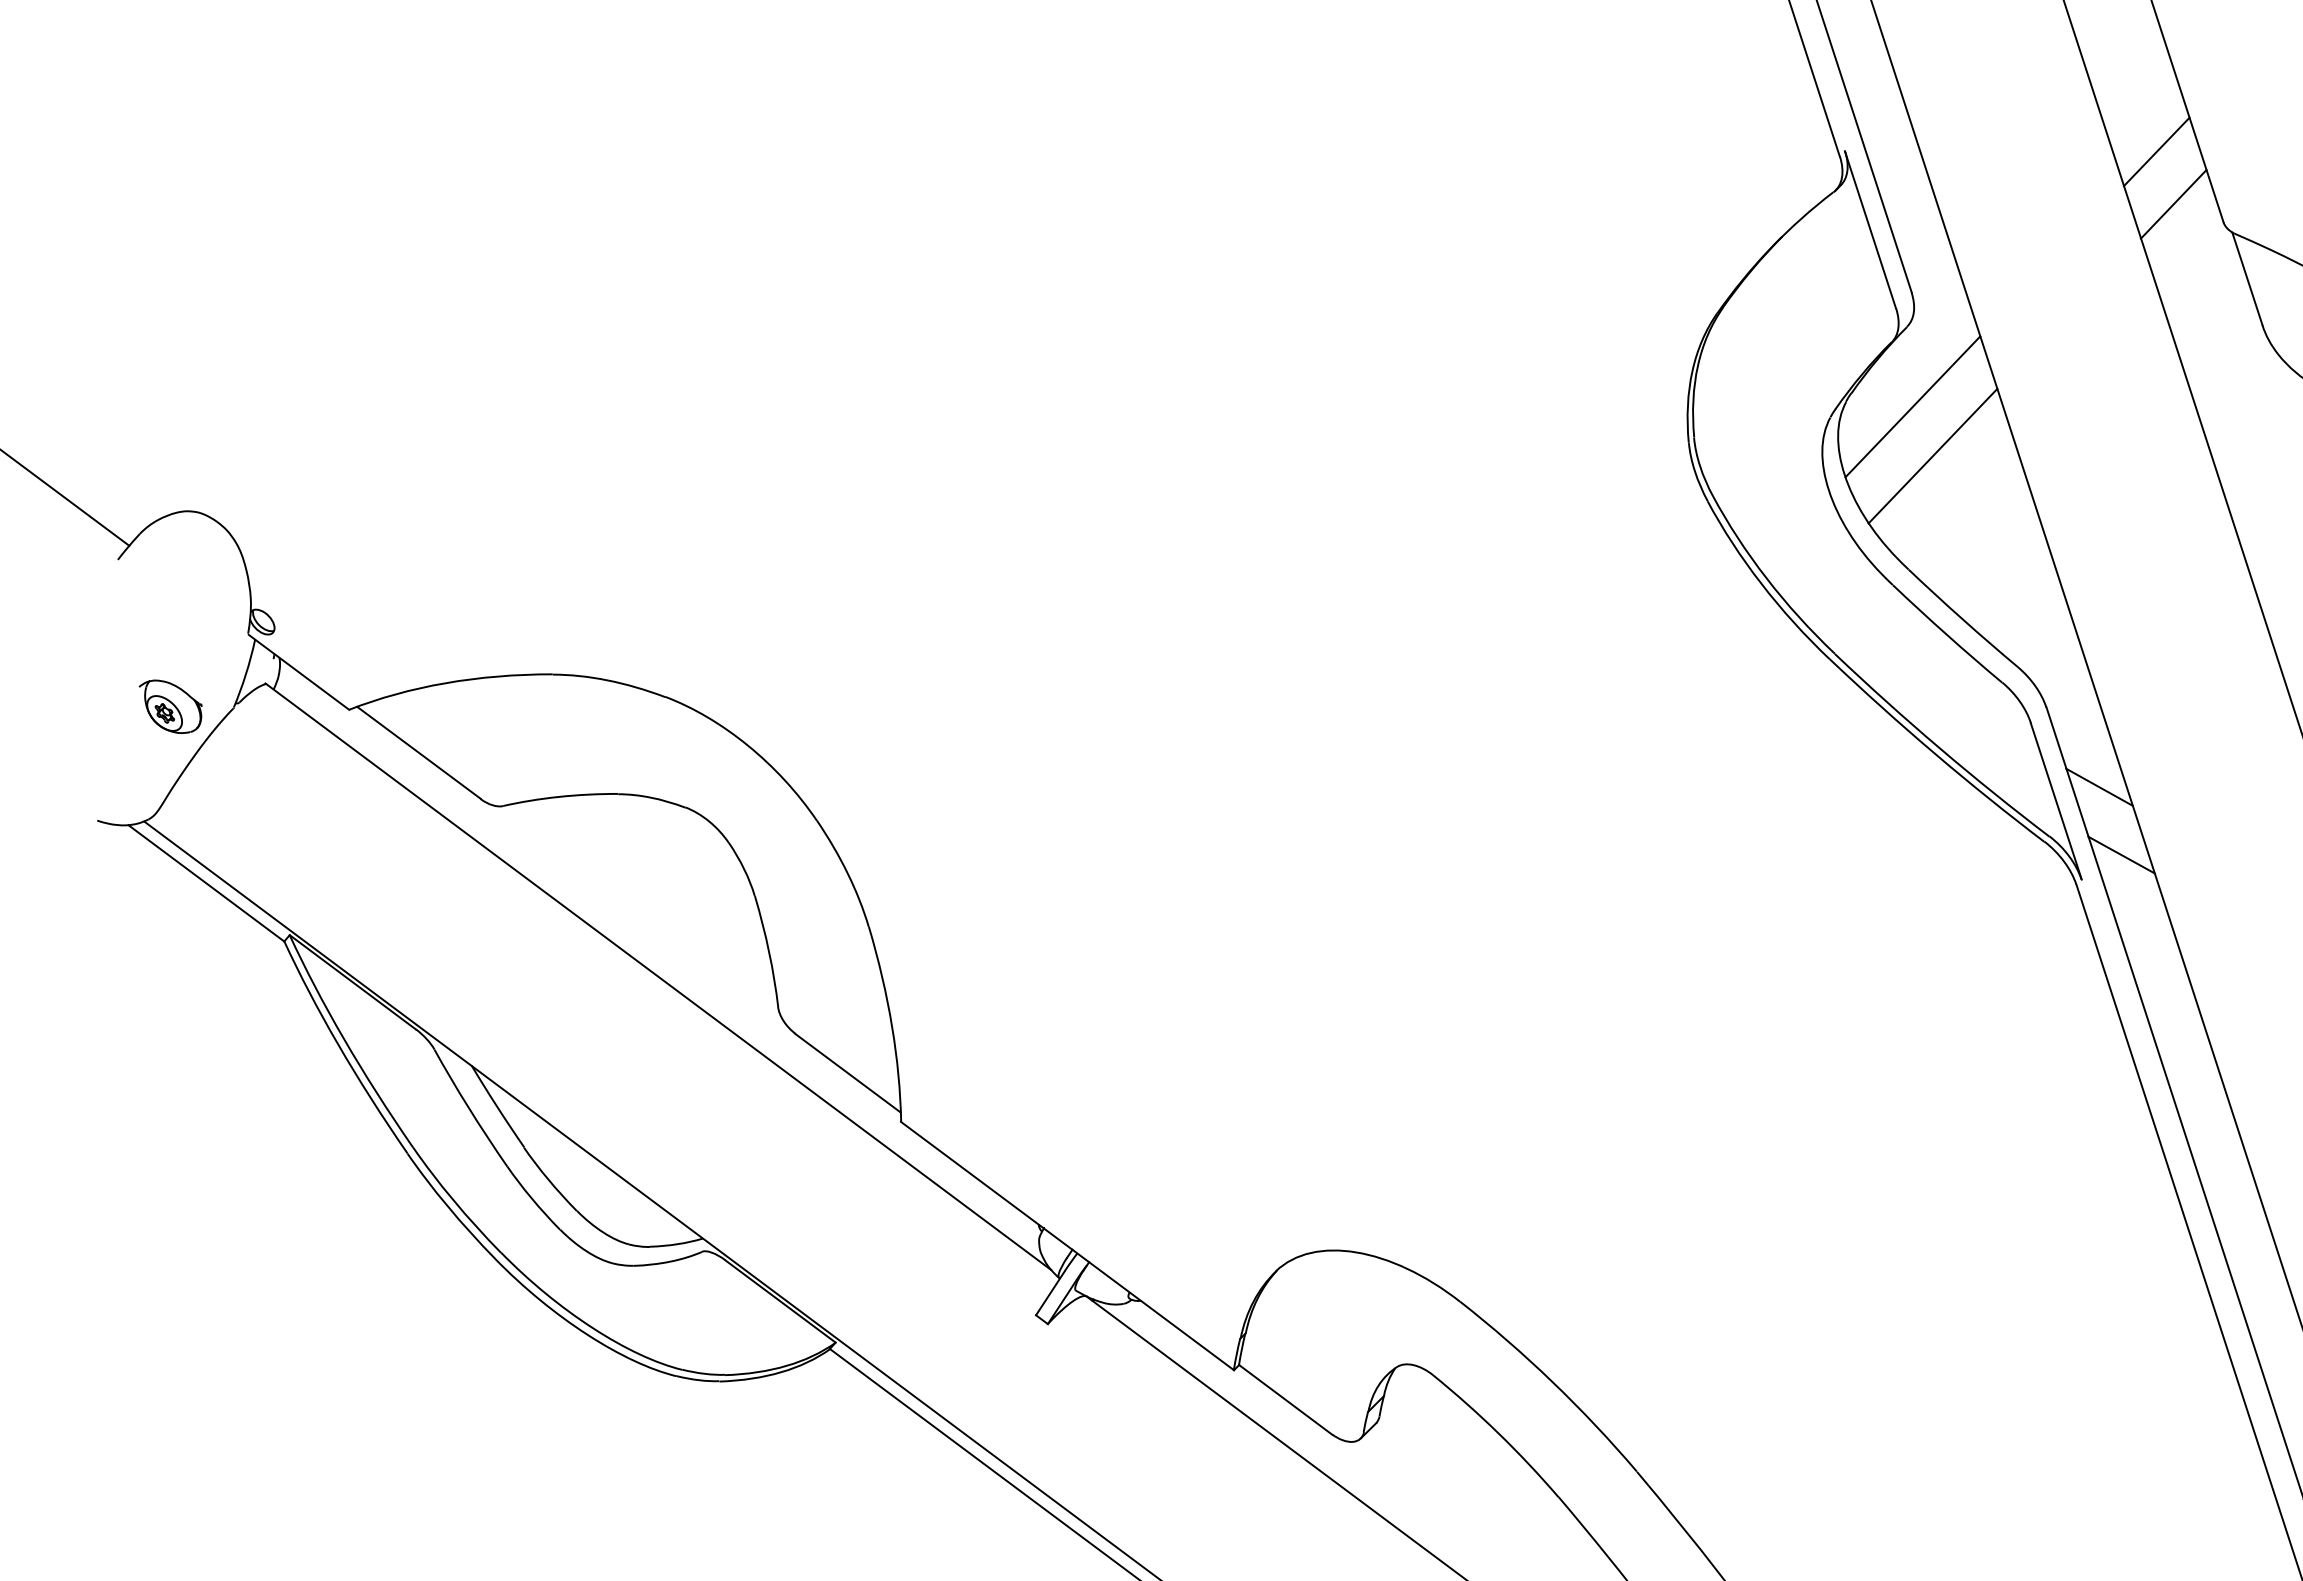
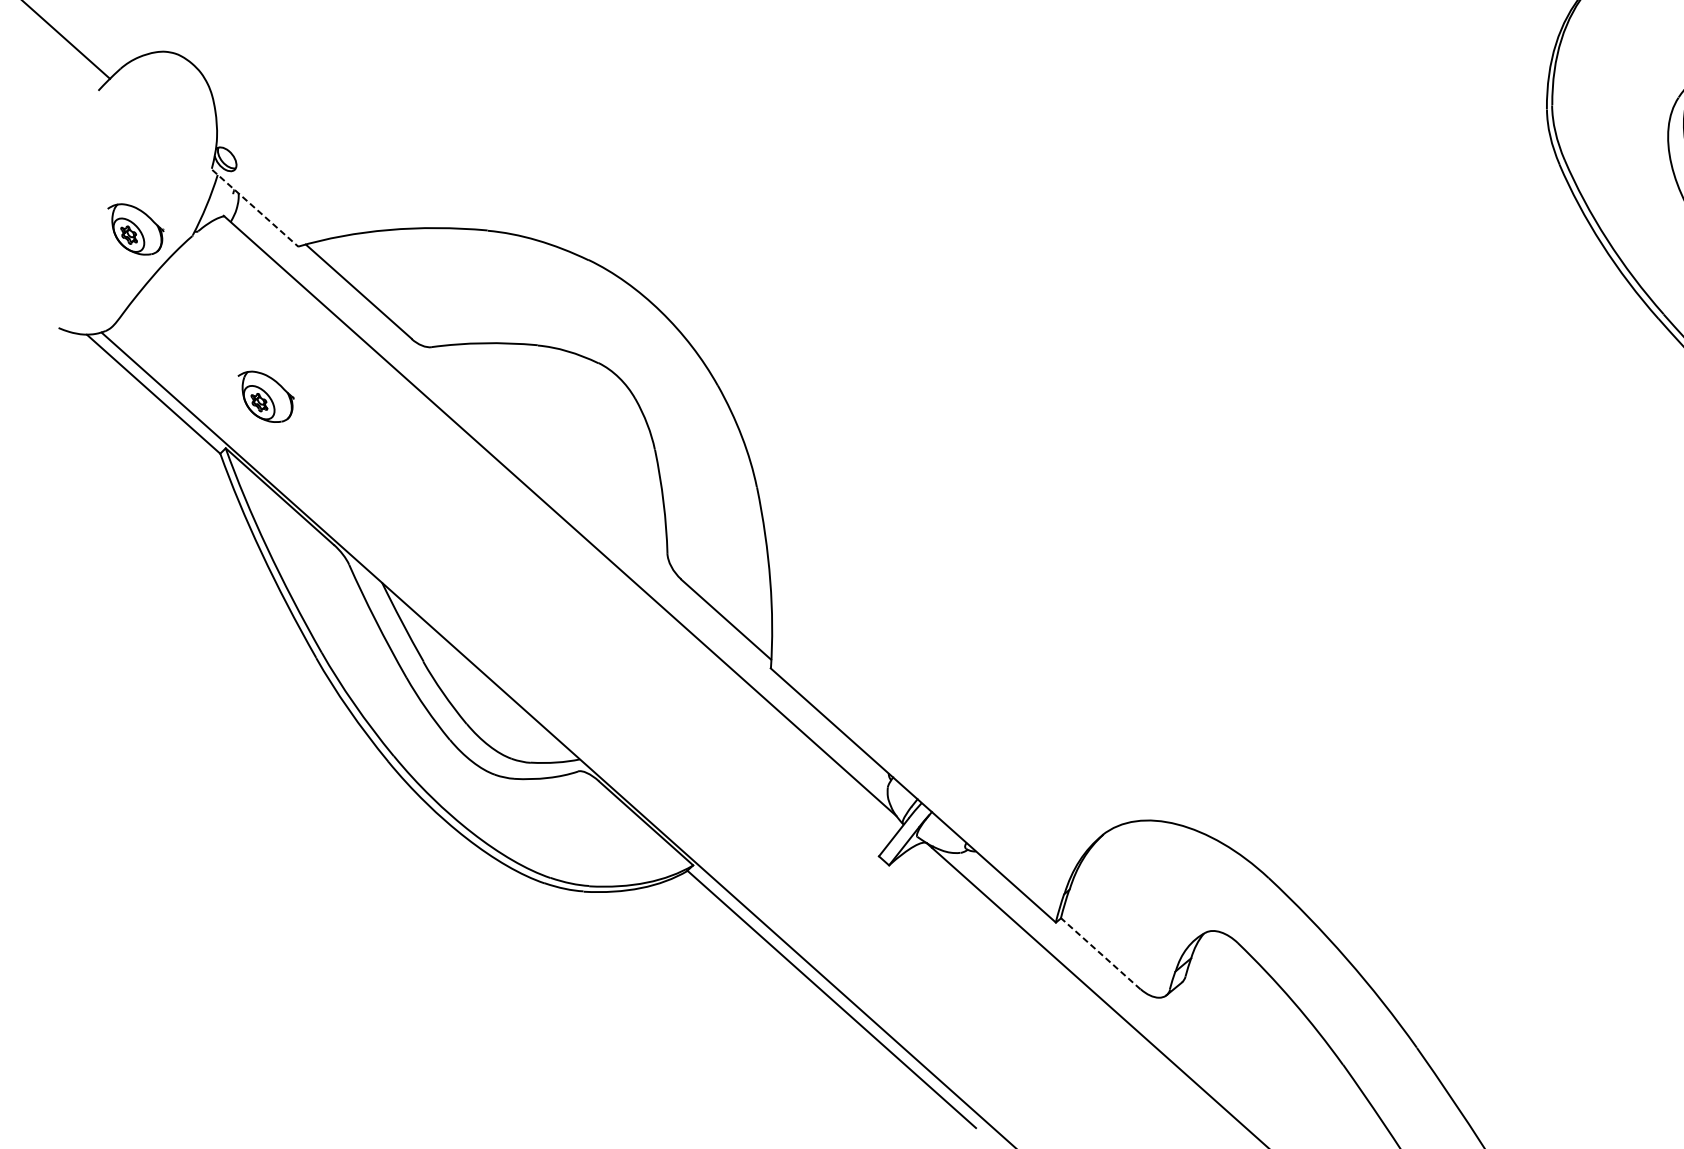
line: (299, 672) -> (255, 208), solid -> dashed
part: (327, 875) -> (265, 396), added
line: (1285, 1399) -> (1100, 953), solid -> dashed

